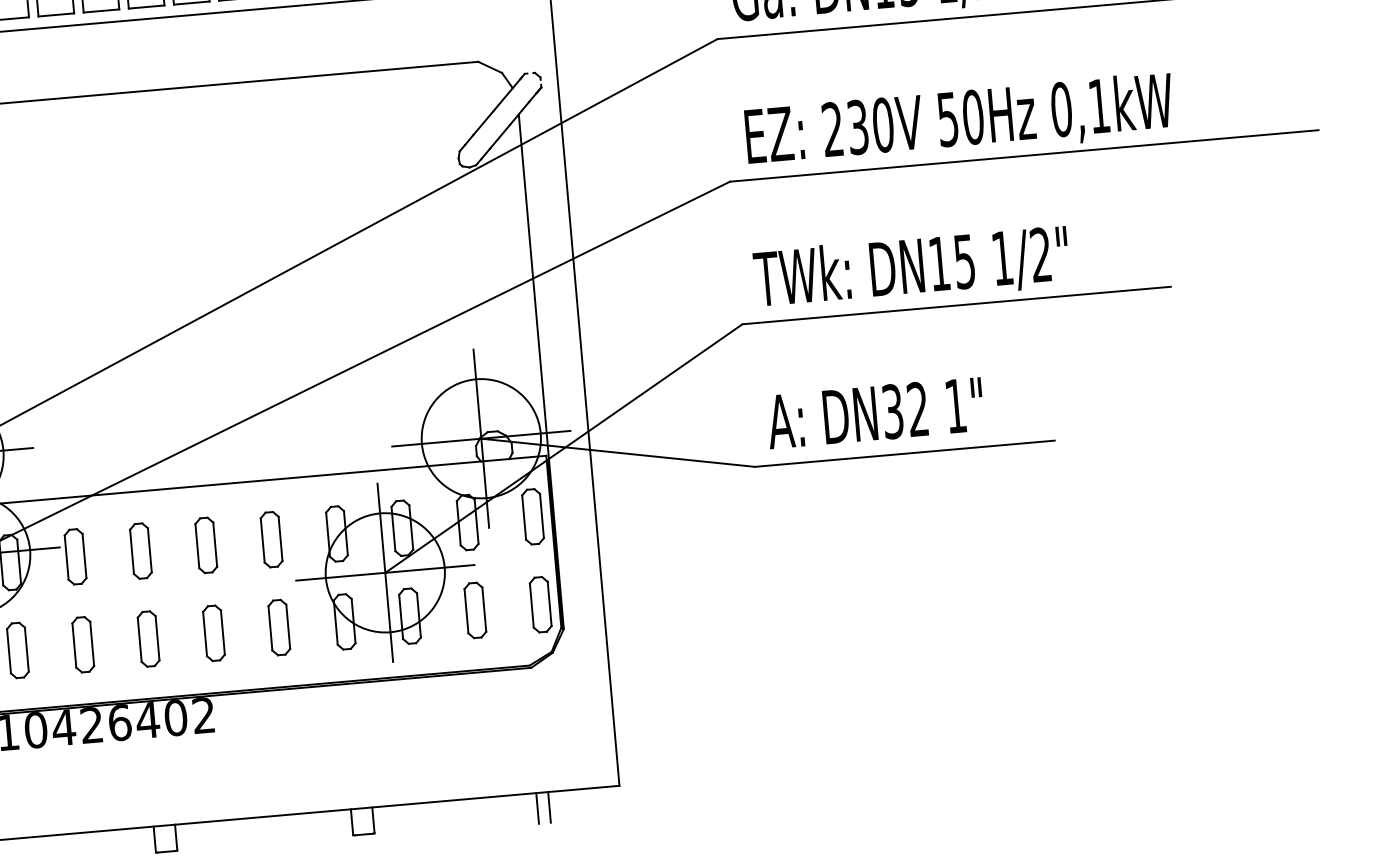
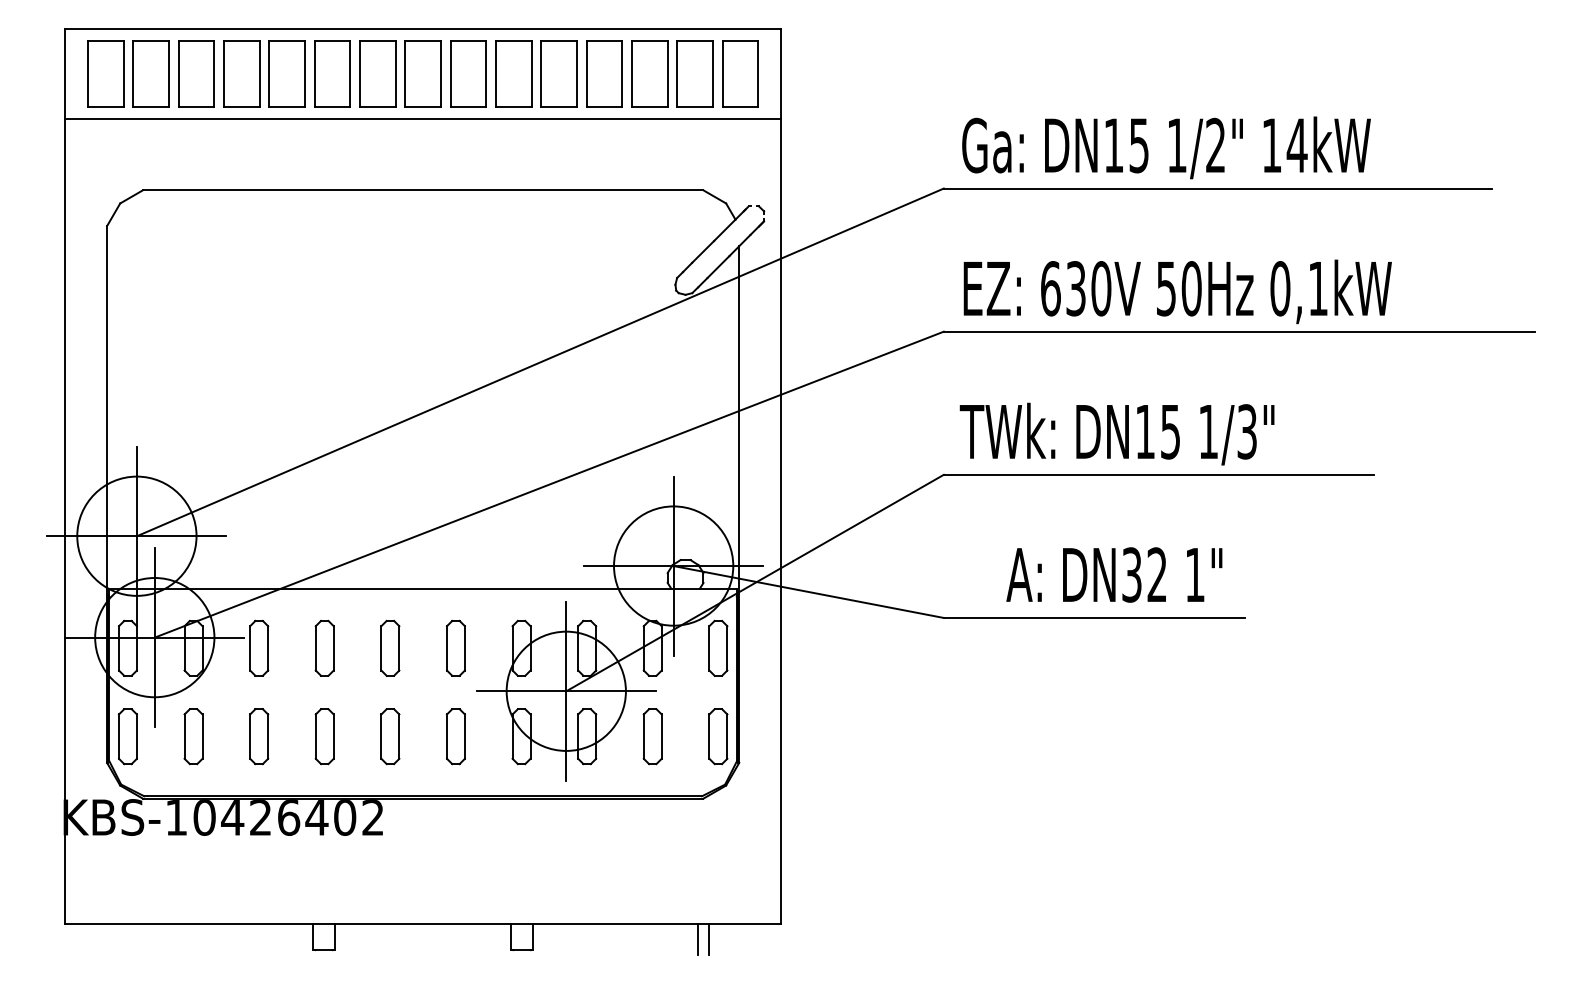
text: (832, 129) -> (1050, 288), 230V -> 630V
text: (1040, 254) -> (1246, 431), 1/2" -> 1/3"
text: (875, 412) -> (1114, 574), moved

